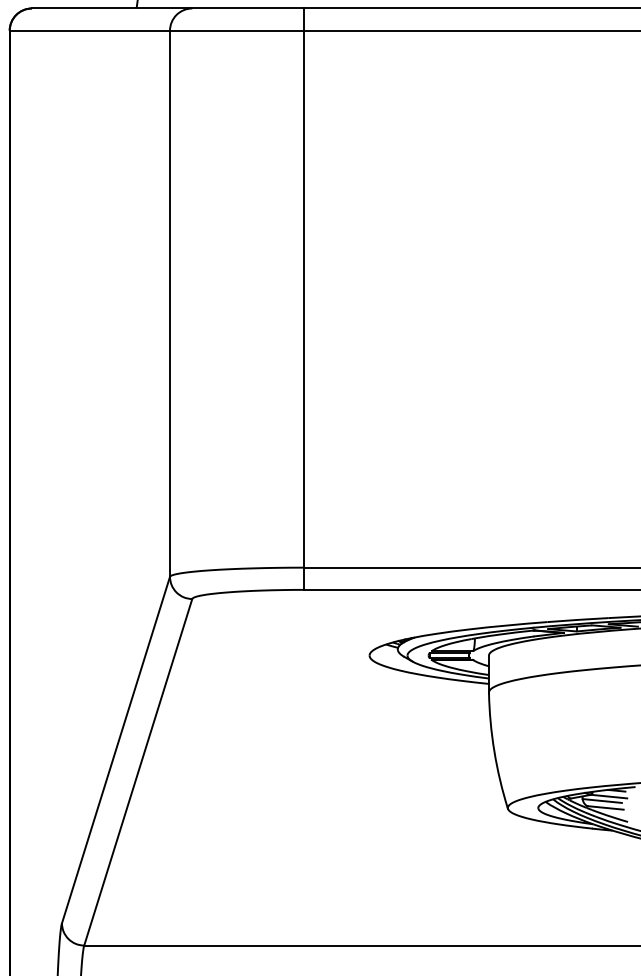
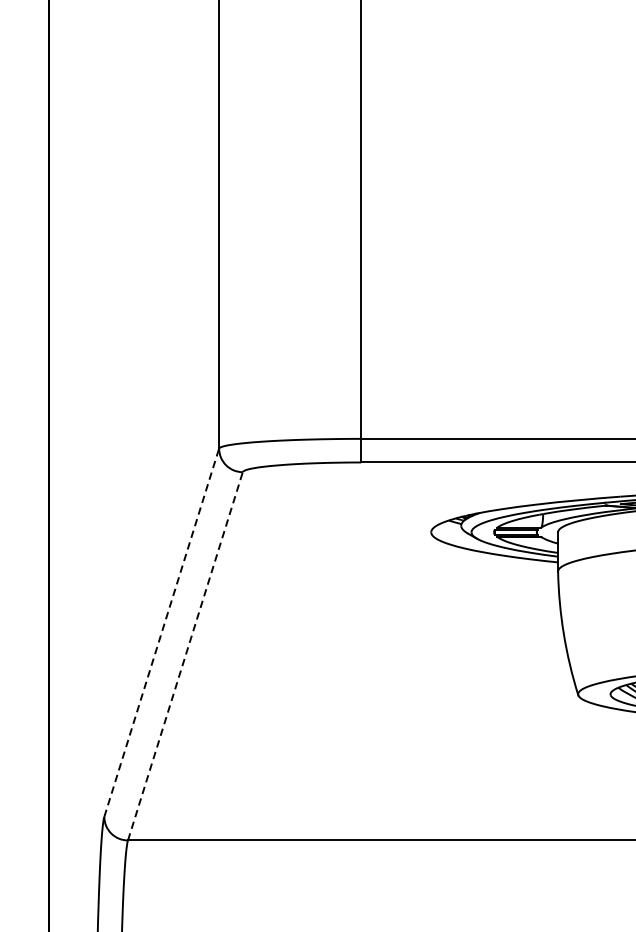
line: (116, 749) -> (162, 632), solid -> dashed
line: (138, 771) -> (185, 655), solid -> dashed

